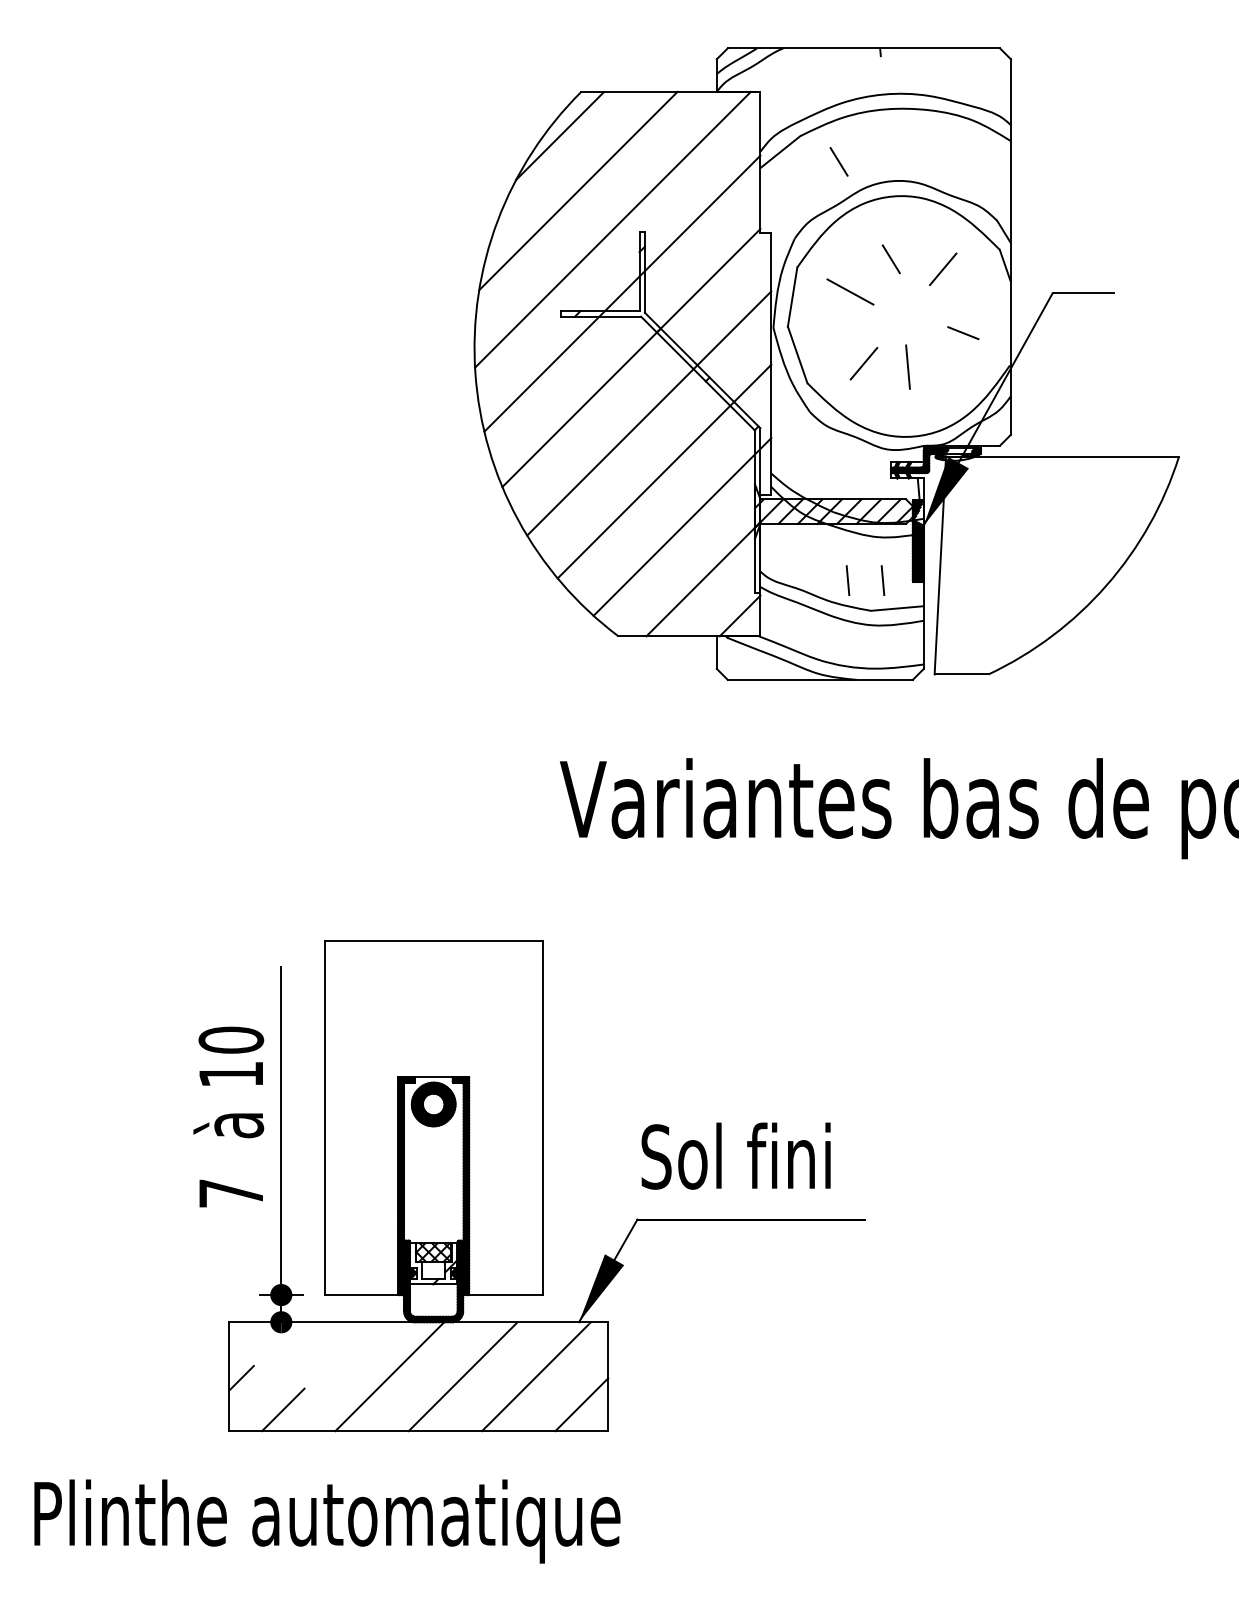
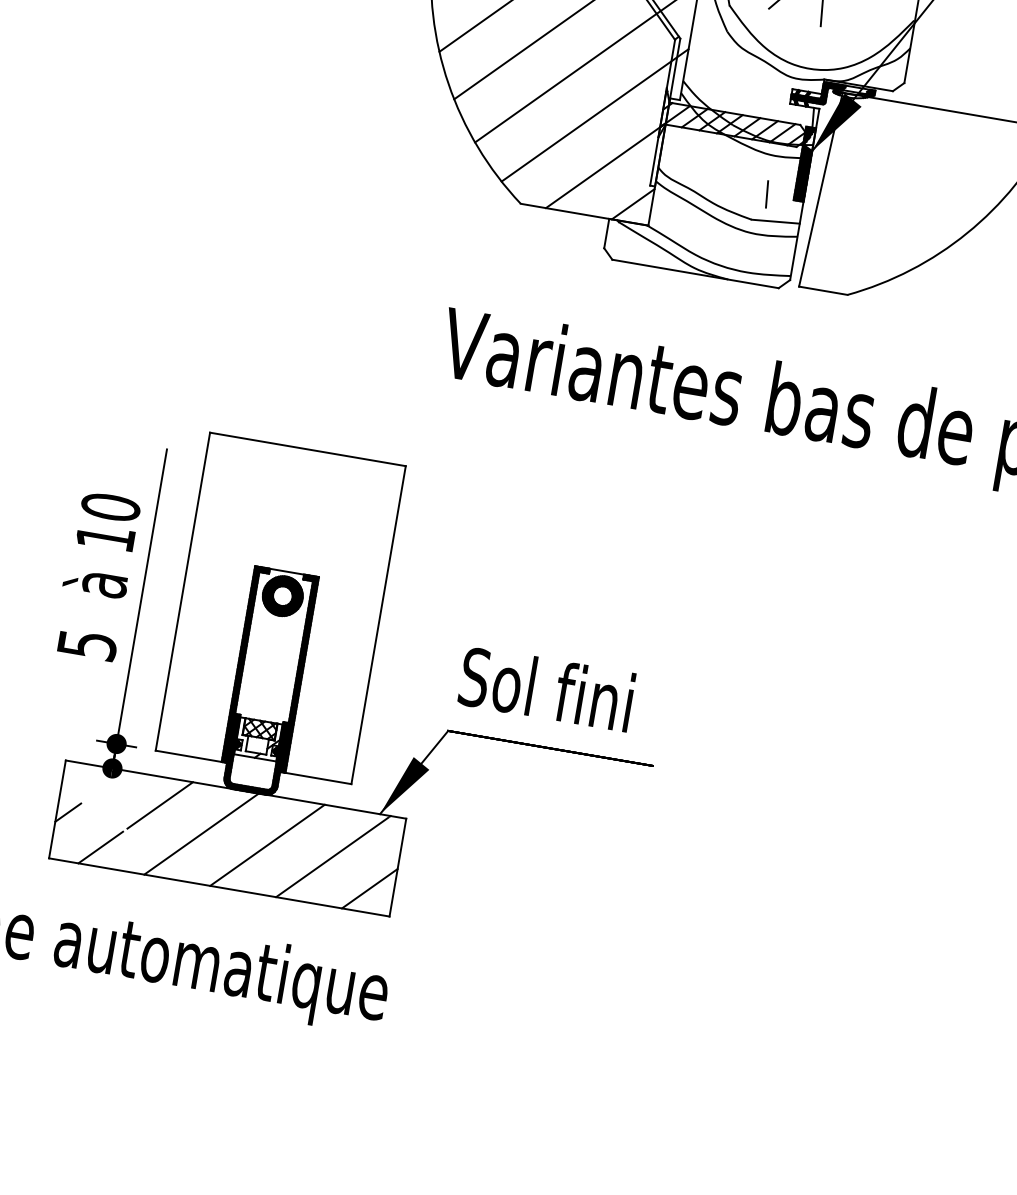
line: (847, 580) -> (735, 188), removed
text: (231, 1193) -> (87, 645), 7 -> 5
line: (339, 1353) -> (159, 805), added

